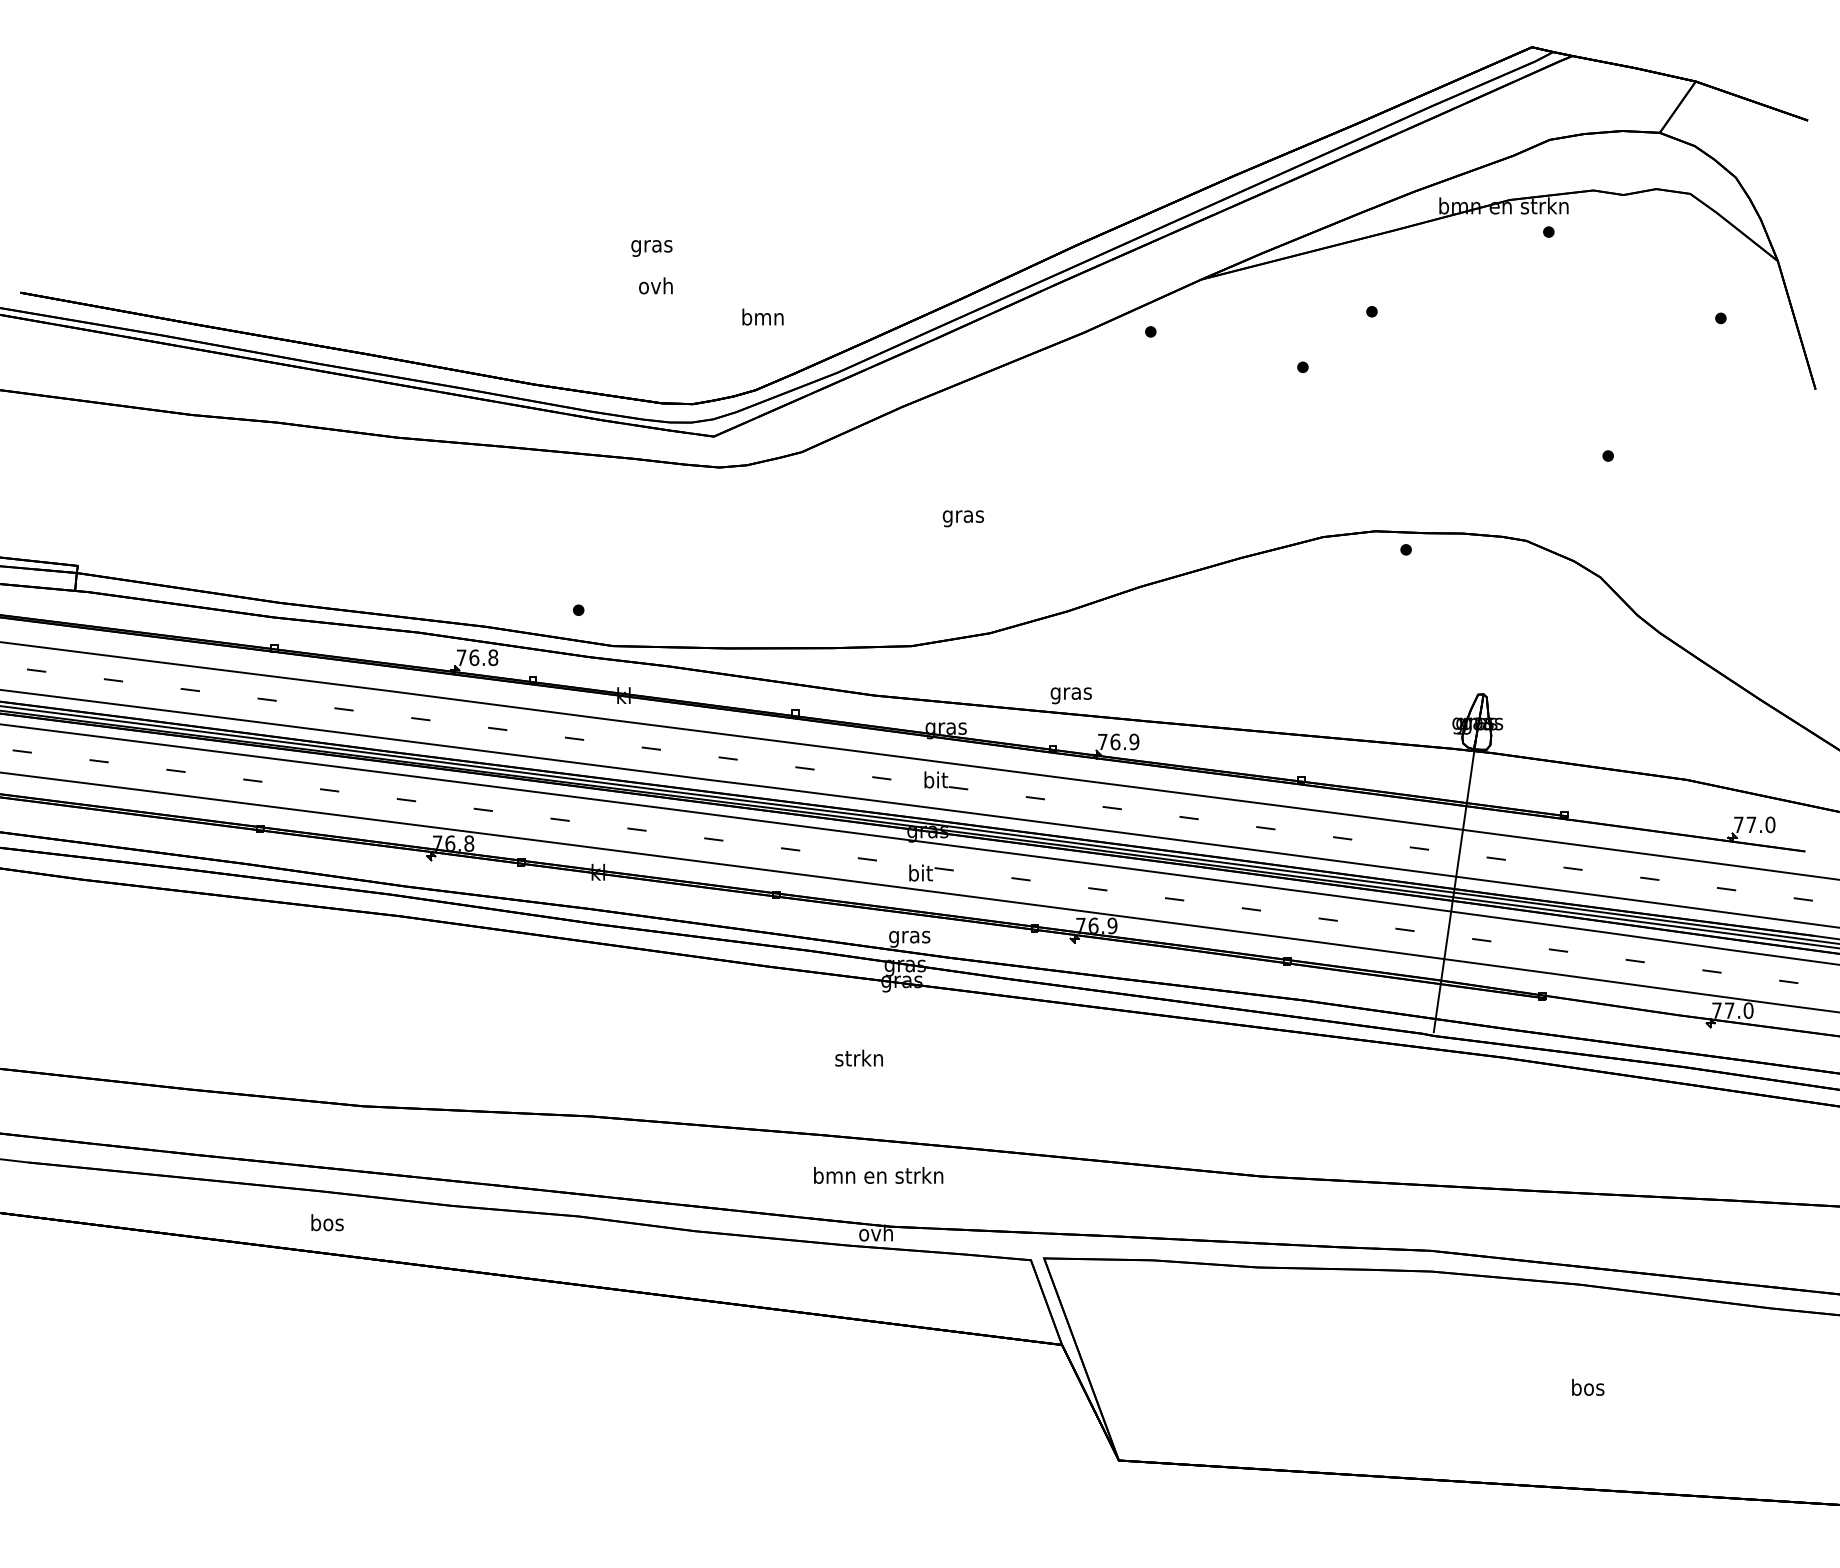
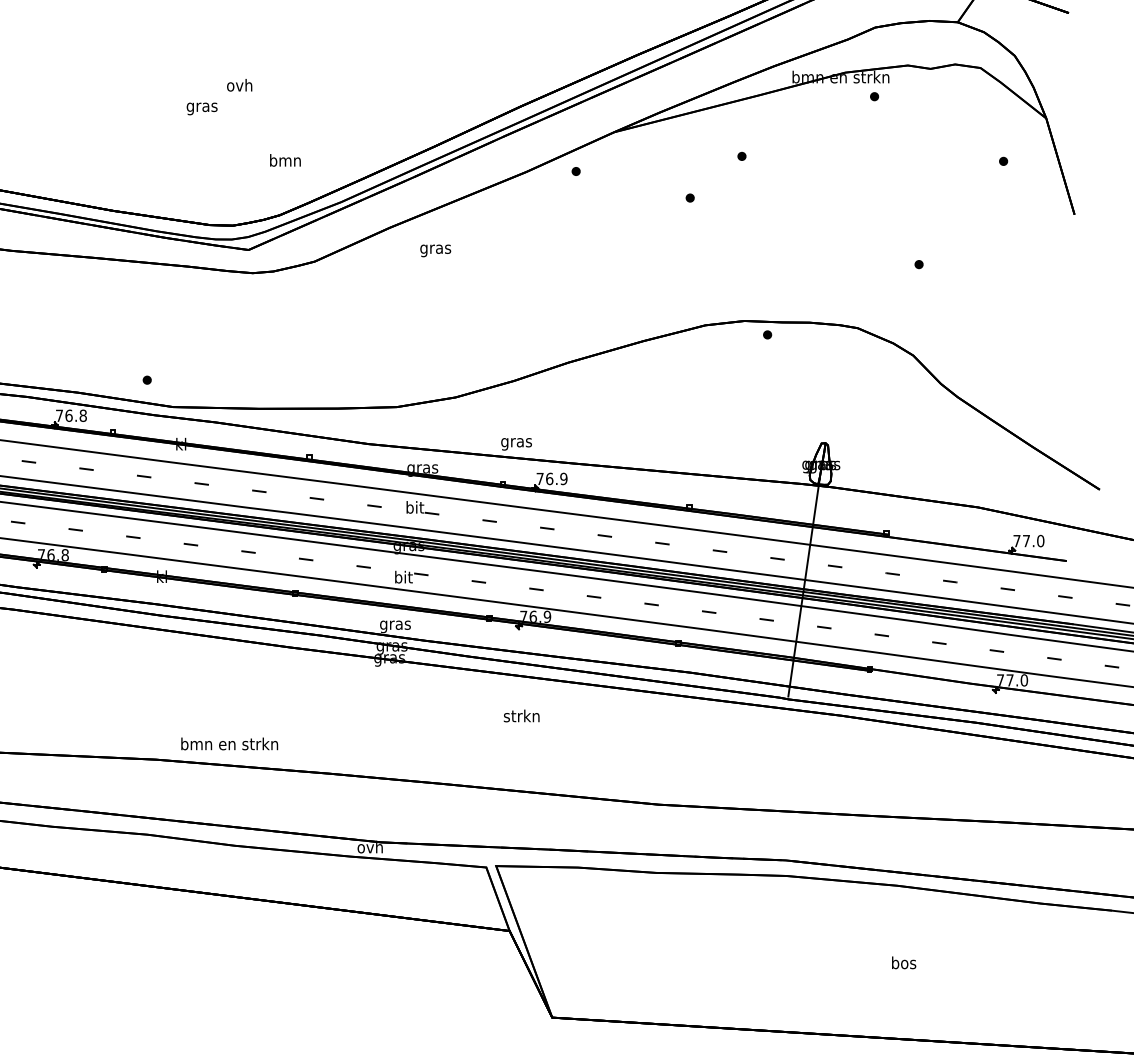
text: (655, 285) -> (239, 85), moved
text: (962, 518) -> (435, 250), moved
text: (858, 1057) -> (521, 715), moved
text: (878, 1175) -> (229, 743), moved

